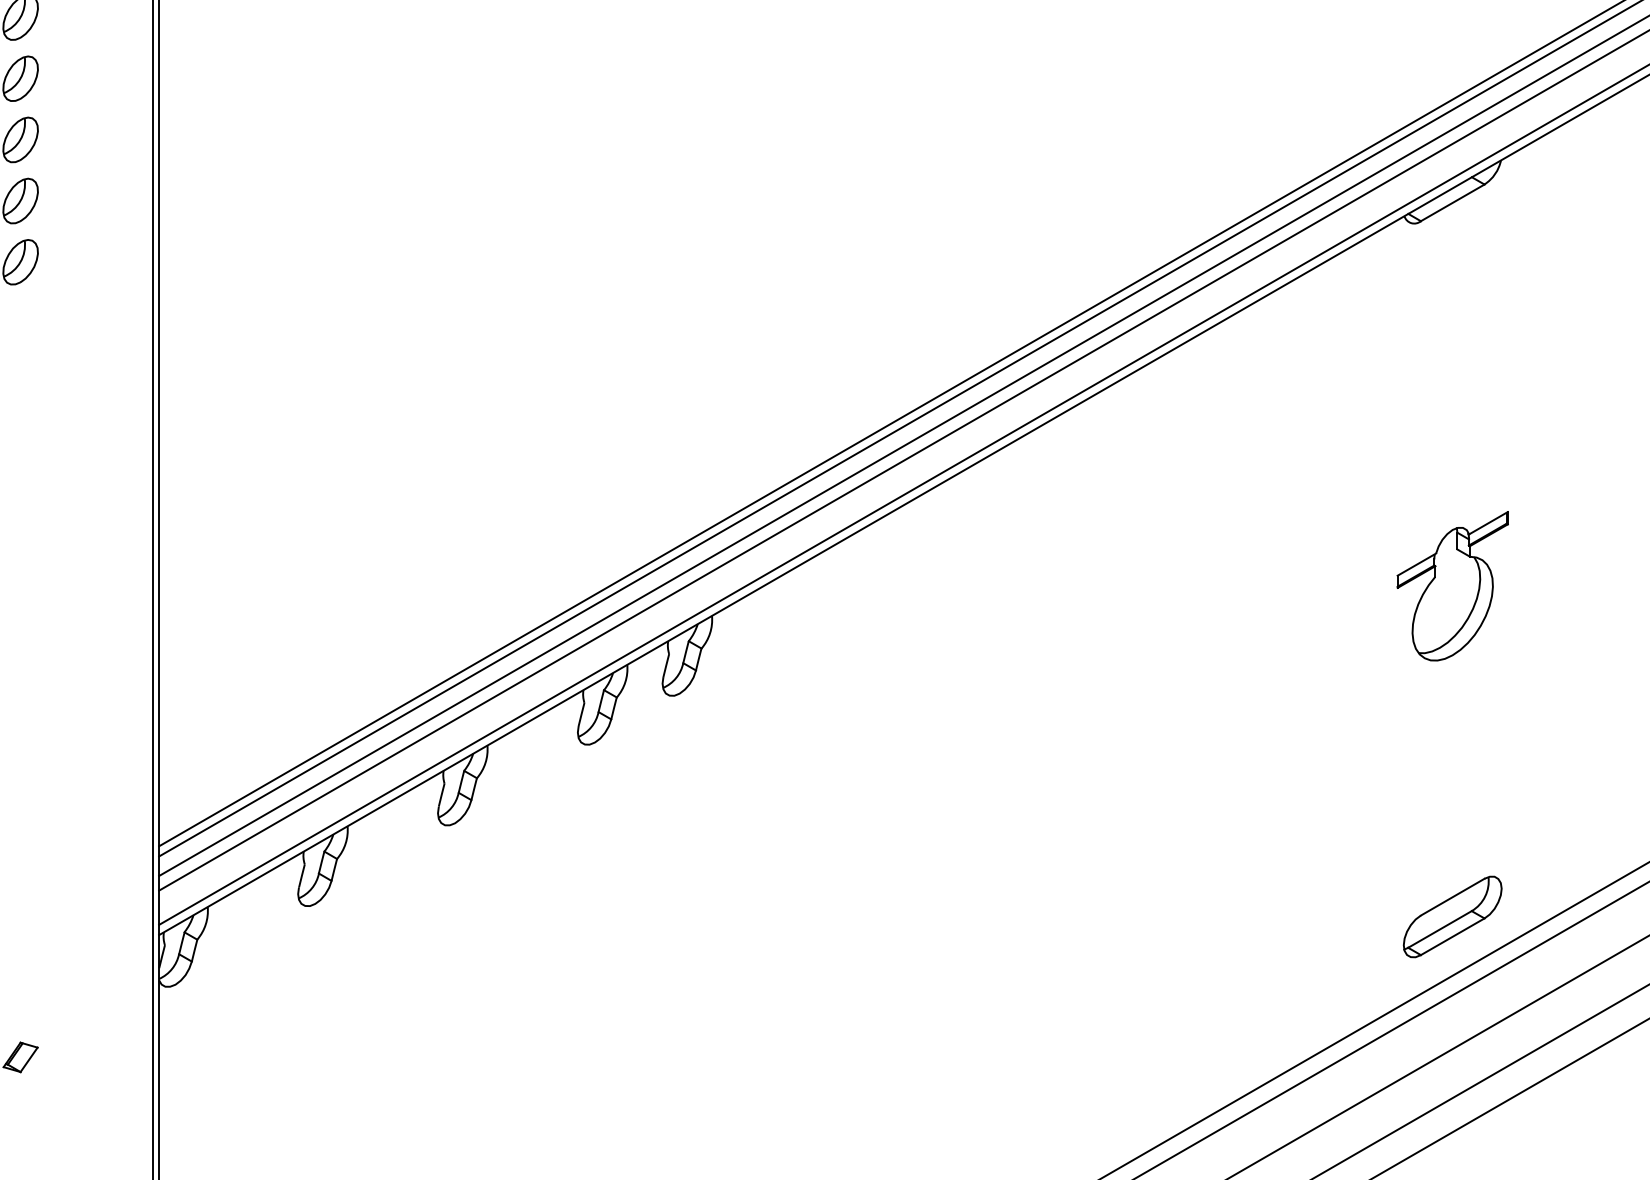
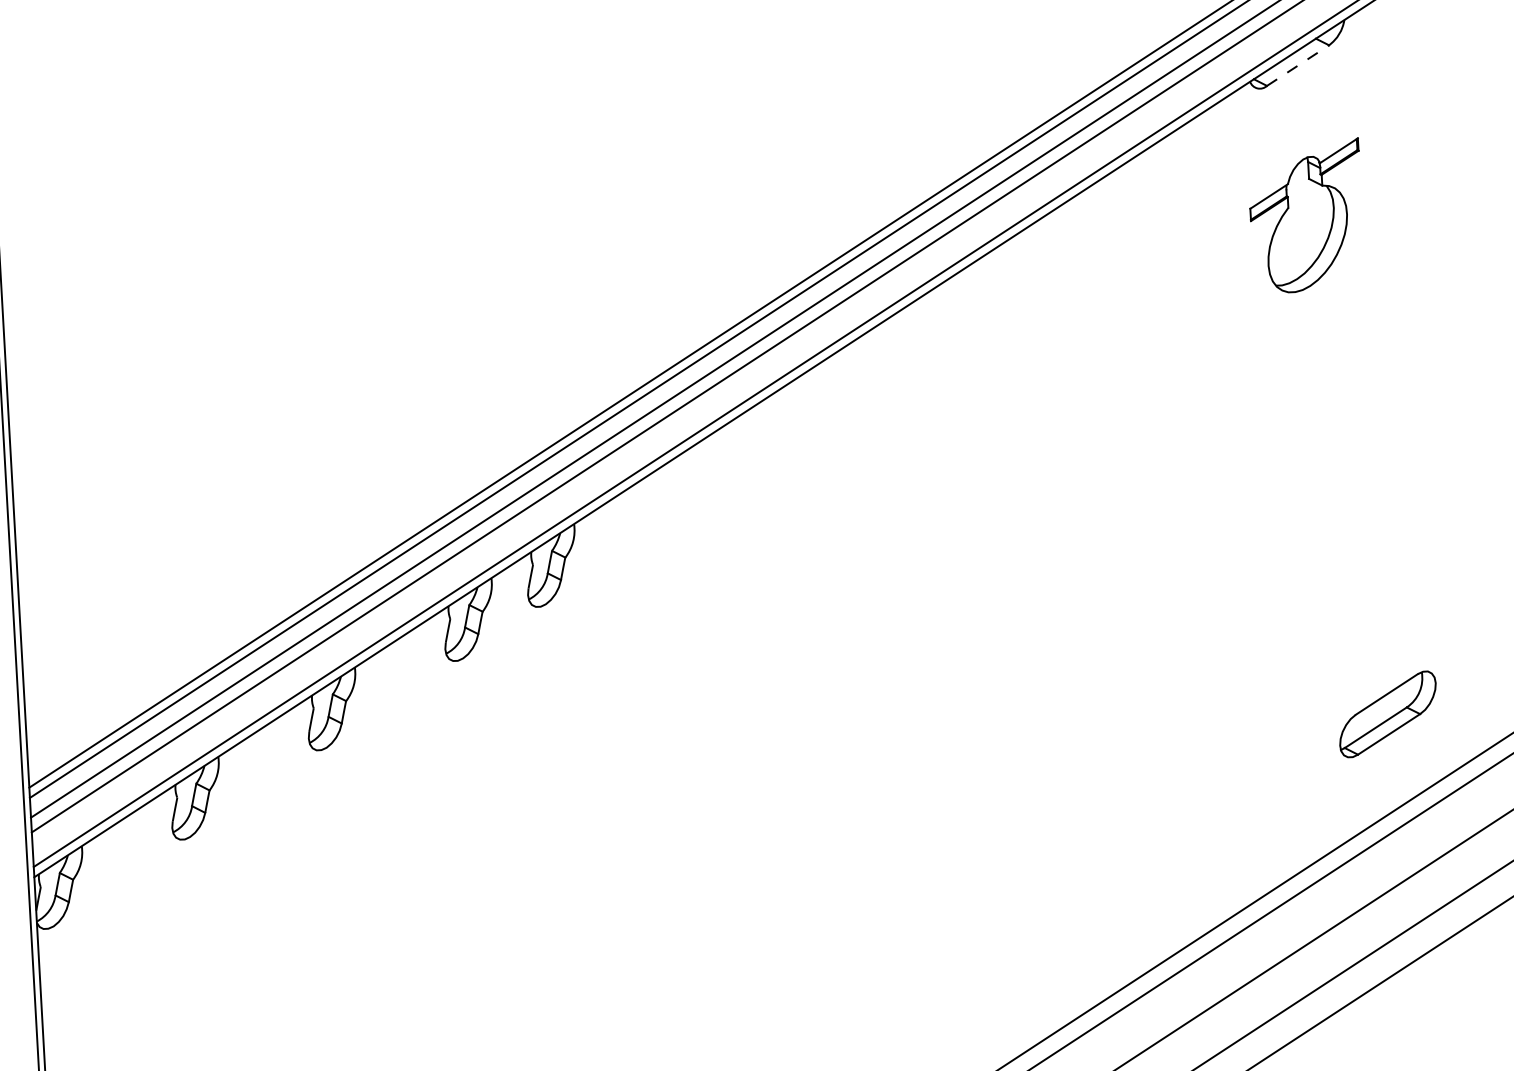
line: (1452, 202) -> (1297, 65), solid -> dashed
part: (1452, 586) -> (1306, 216), moved
part: (1452, 916) -> (1387, 713), moved

